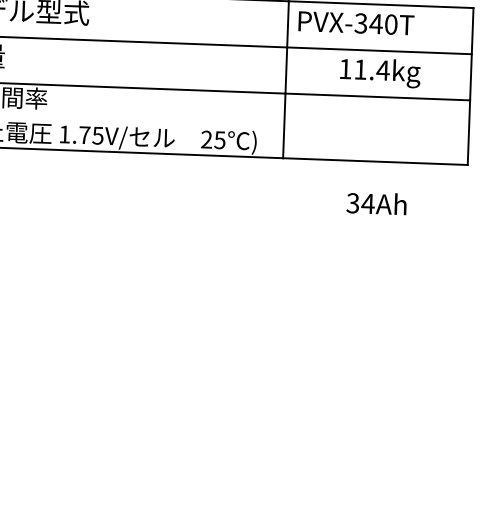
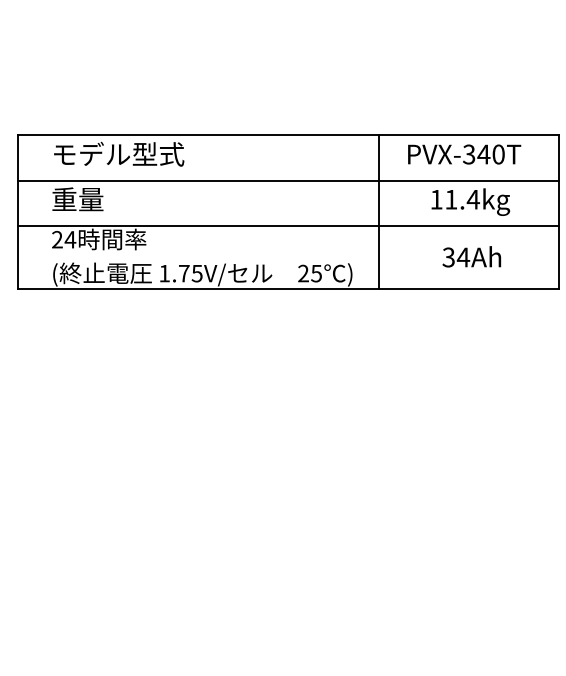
text: (356, 23) -> (464, 154), moved
text: (376, 203) -> (471, 256), moved

